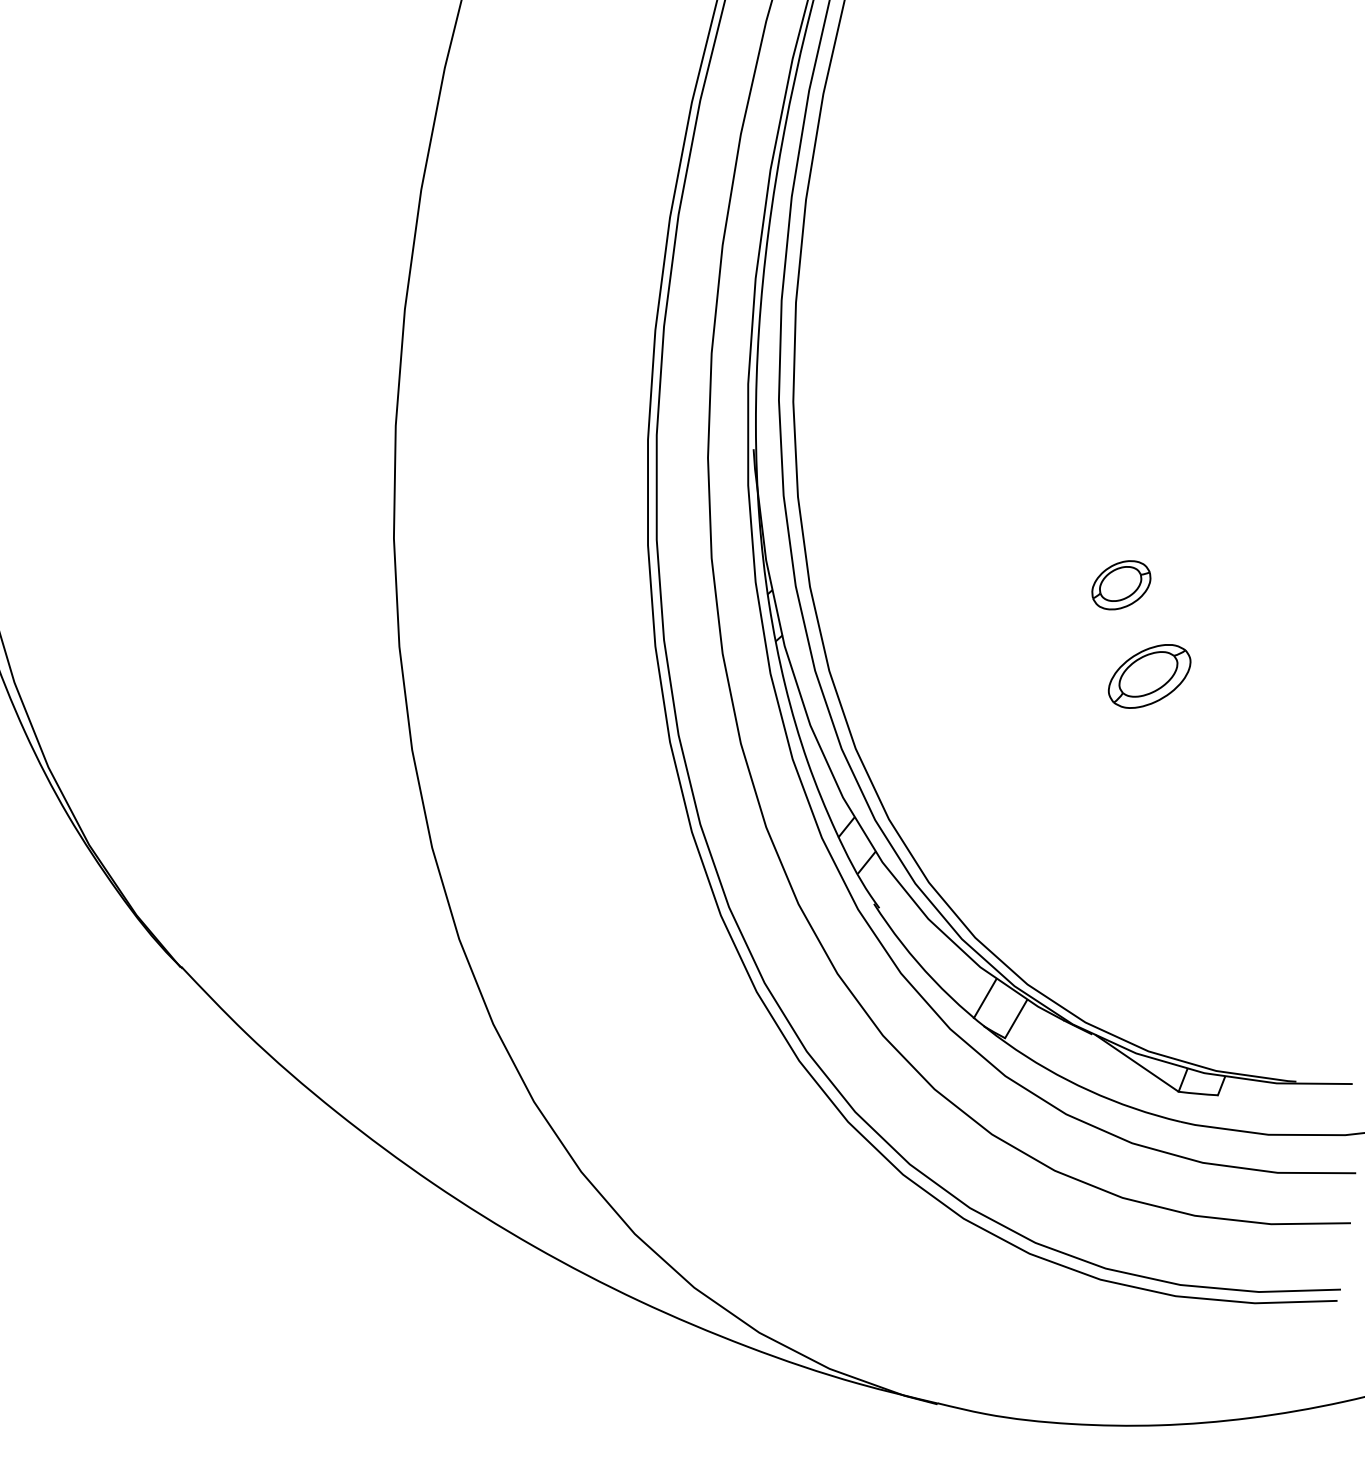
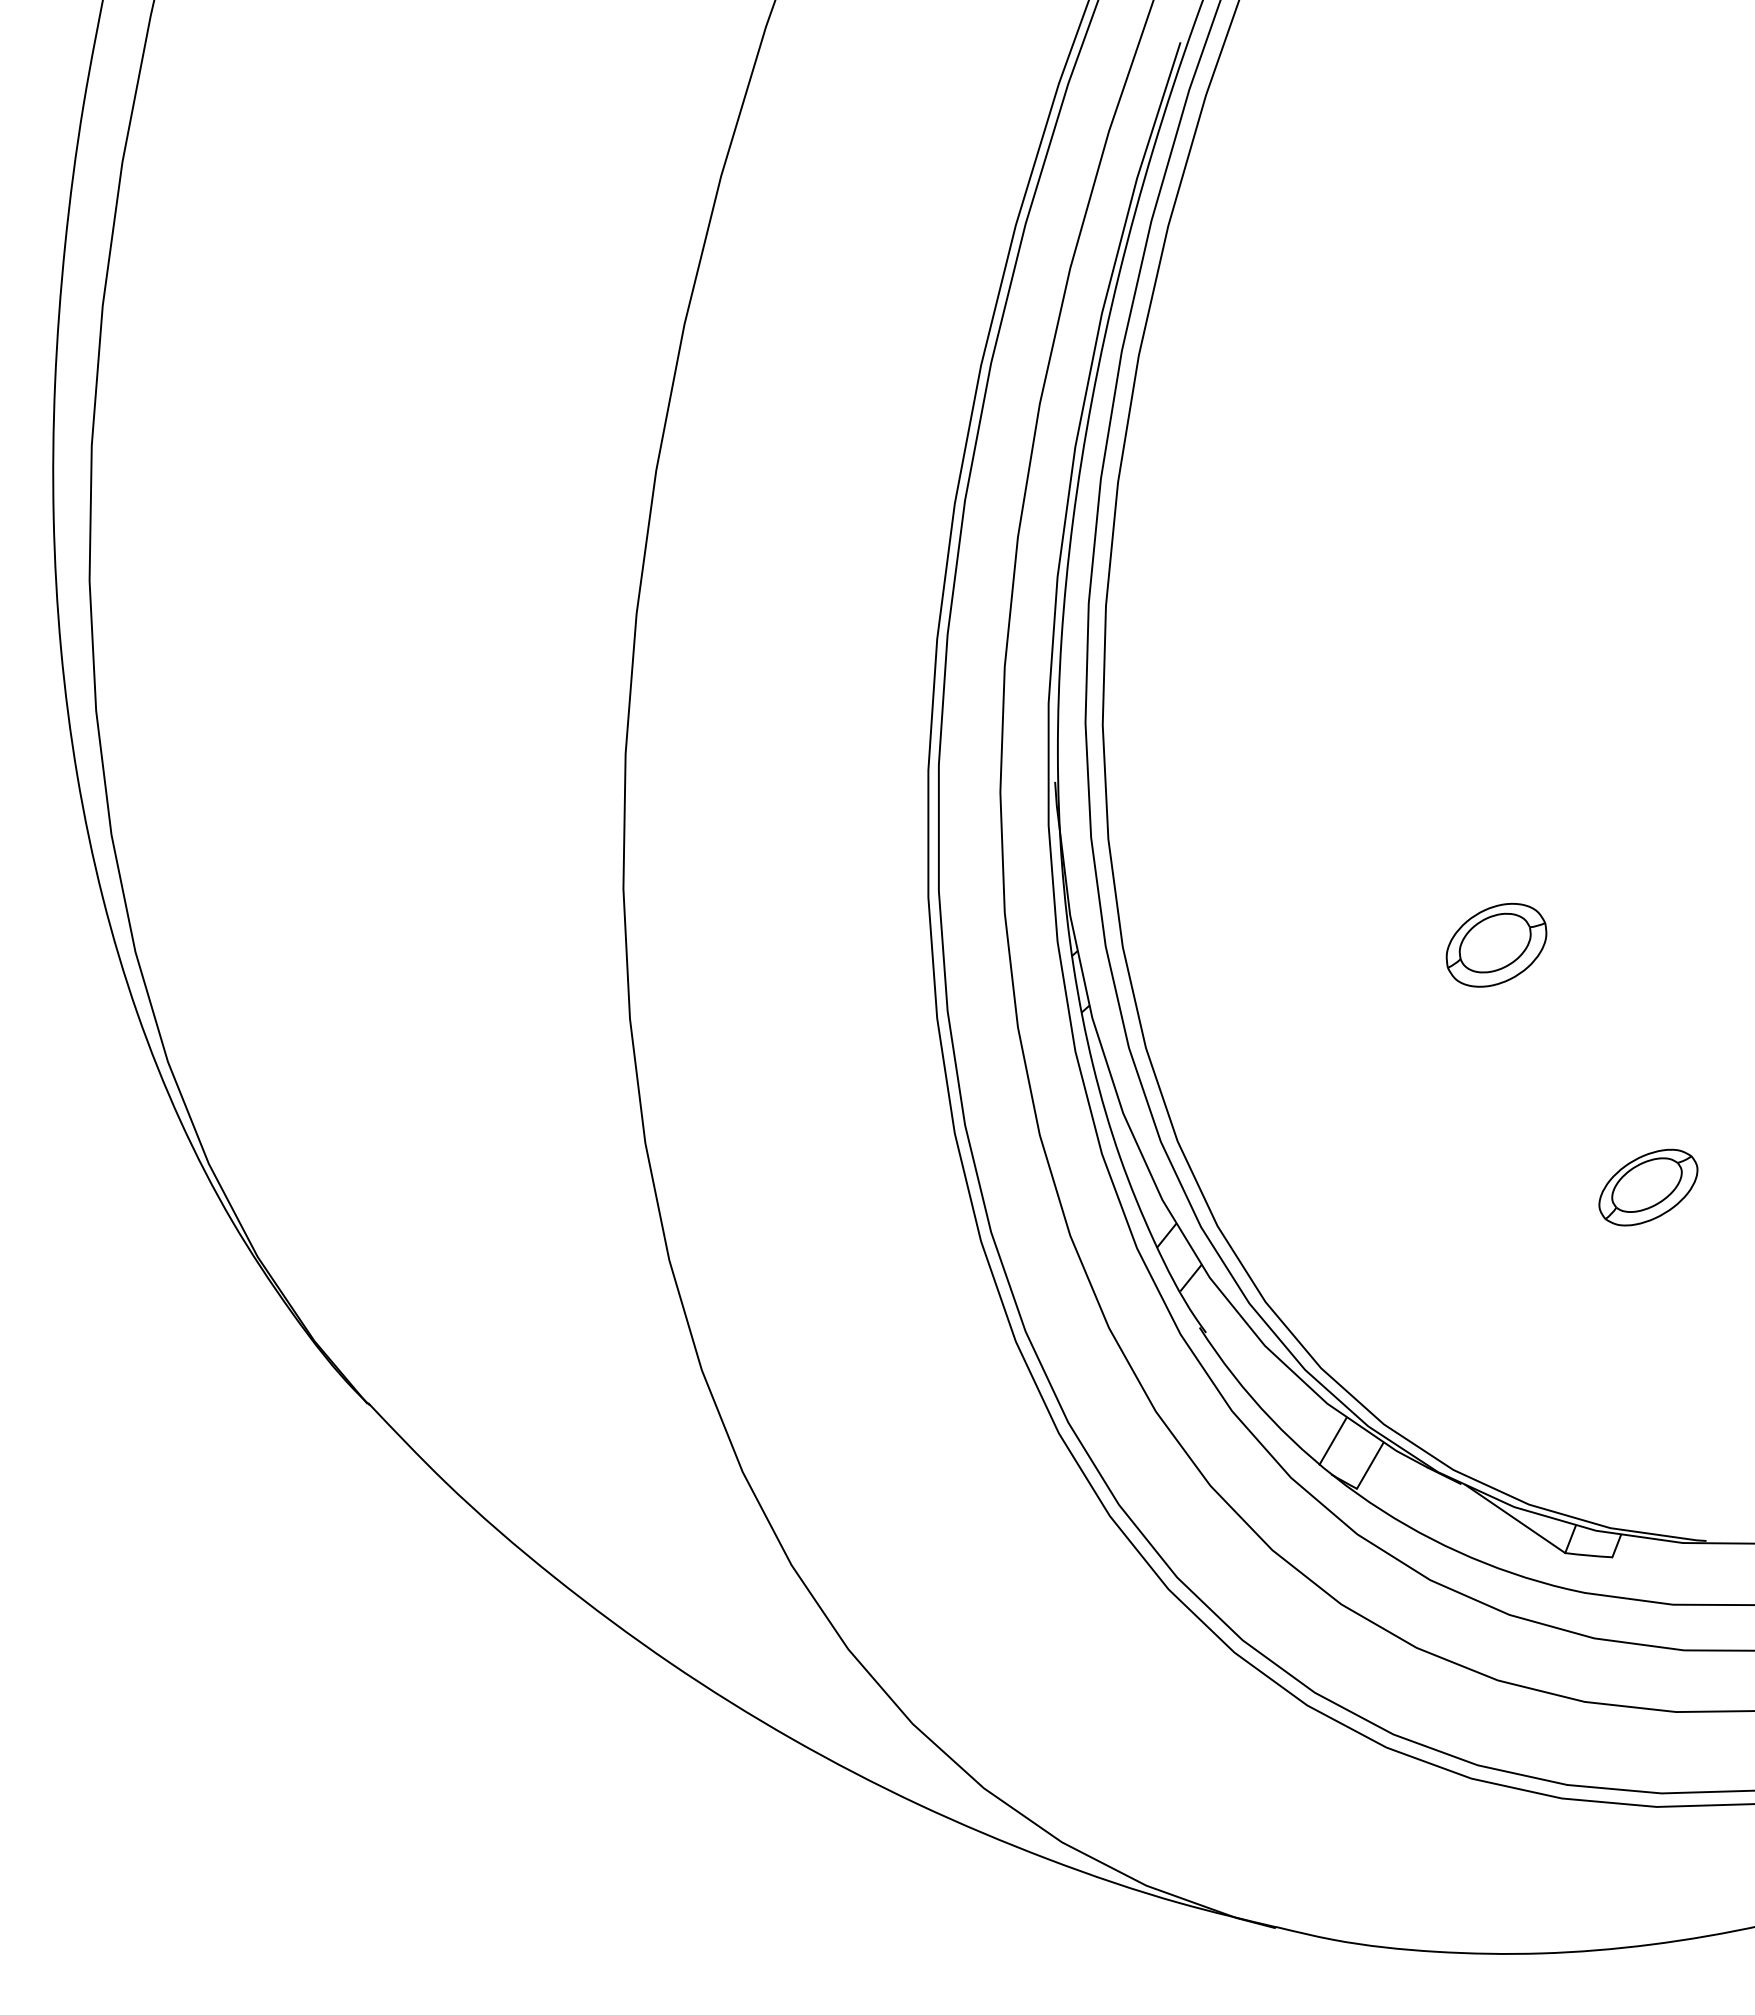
part: (1121, 584) -> (1496, 944), size x1.43
part: (1149, 676) -> (1648, 1187), moved

